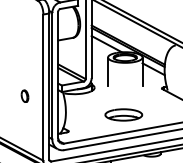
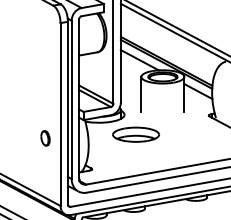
part: (24, 96) -> (45, 138), moved
part: (123, 114) -> (135, 134), moved

